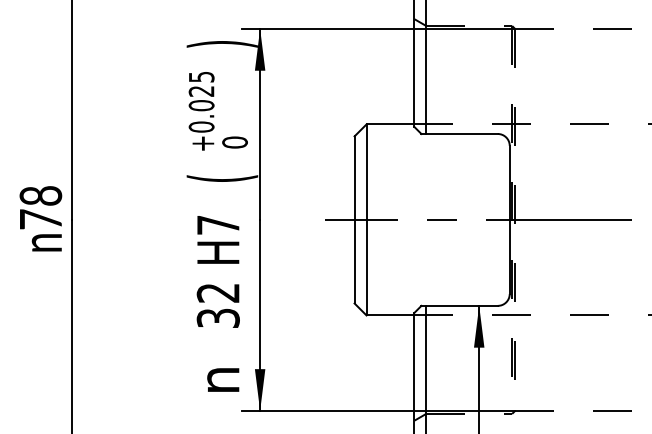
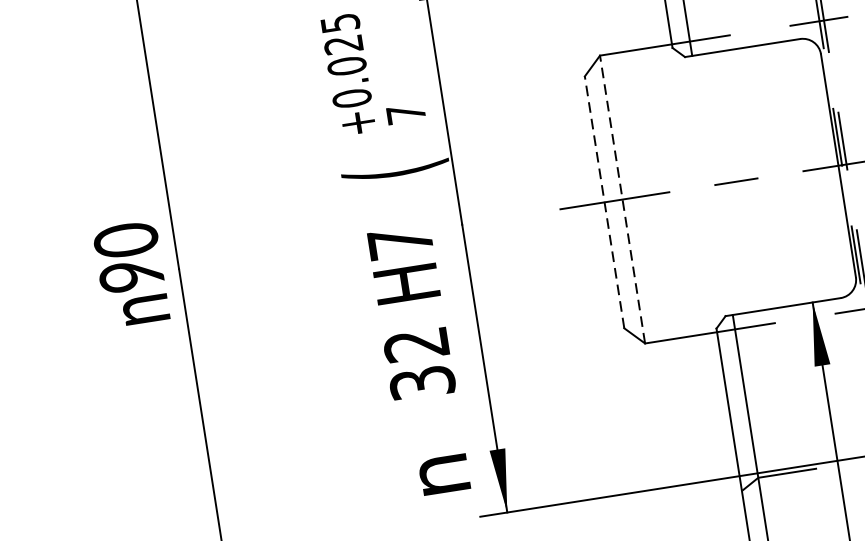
text: (234, 142) -> (405, 114), 0 -> 7
text: (40, 207) -> (128, 257), 78 -> 90
line: (354, 219) -> (604, 201), solid -> dashed
line: (366, 219) -> (622, 198), solid -> dashed

